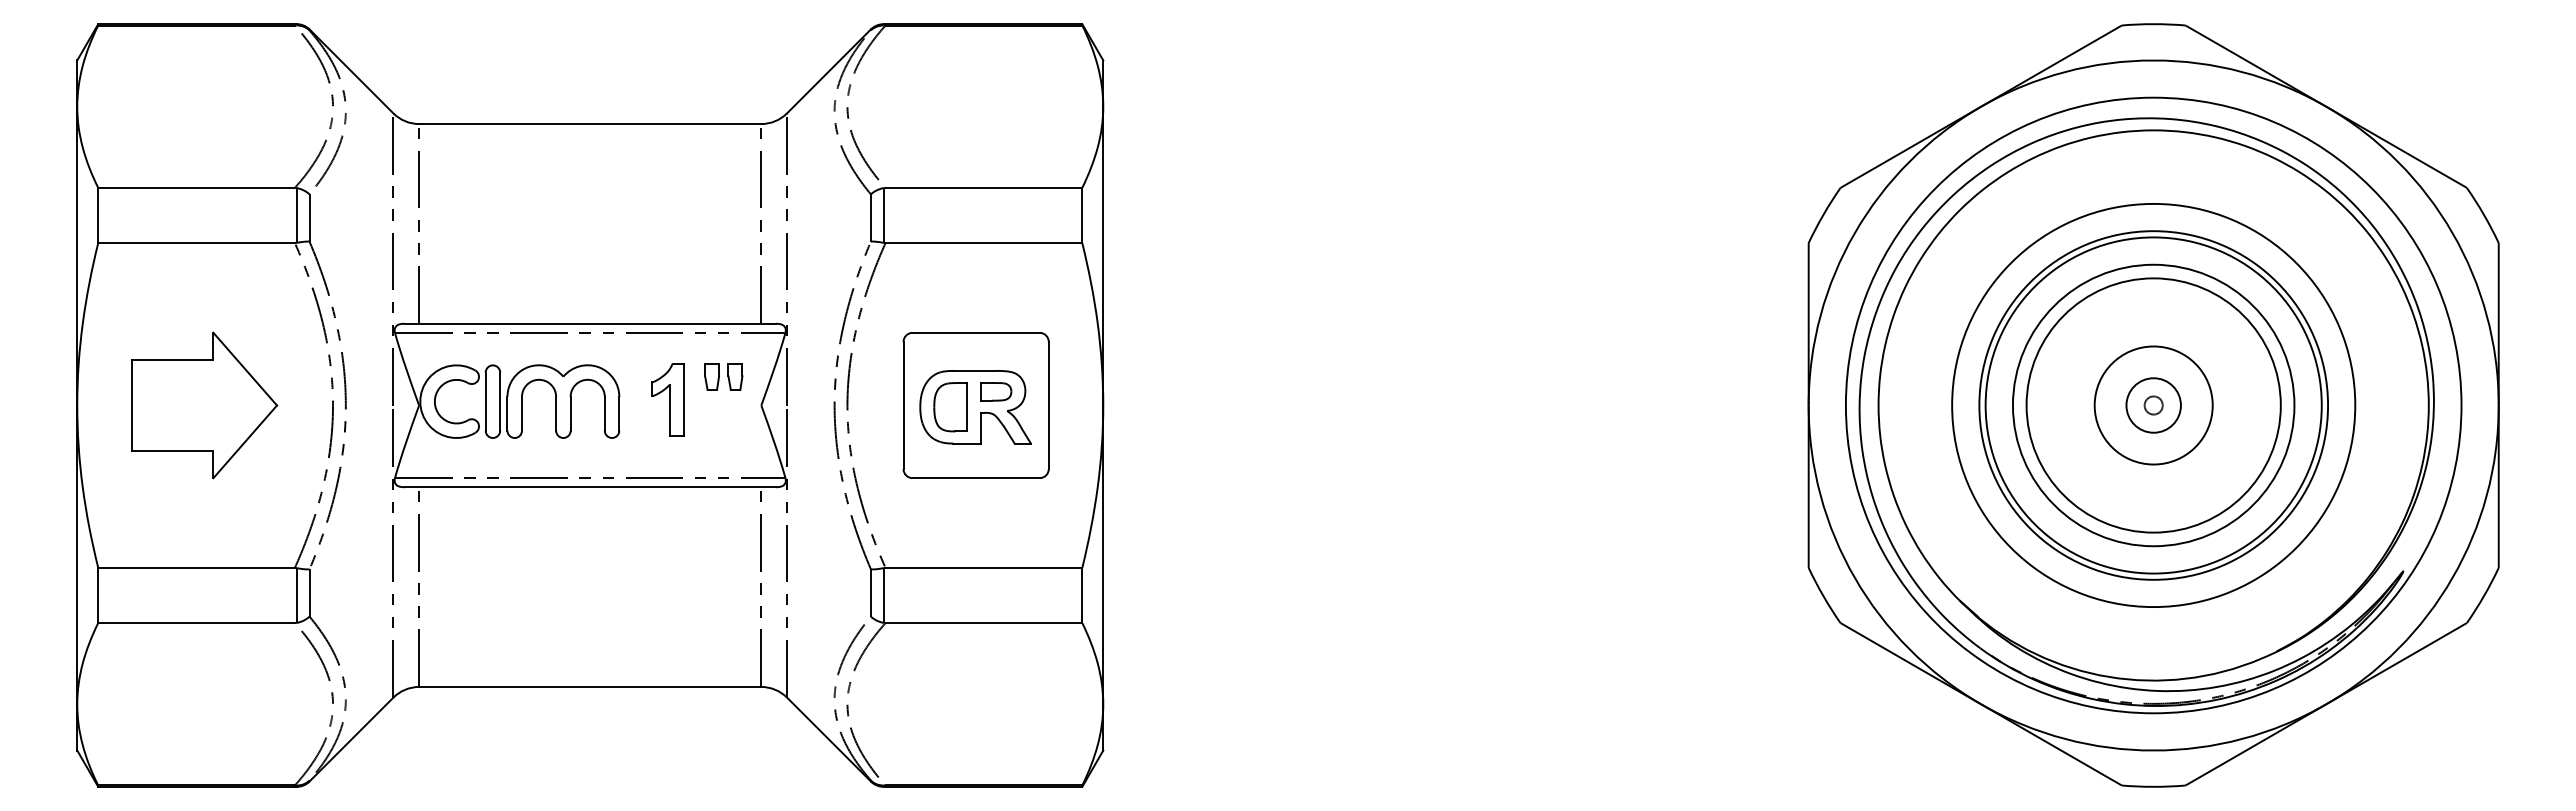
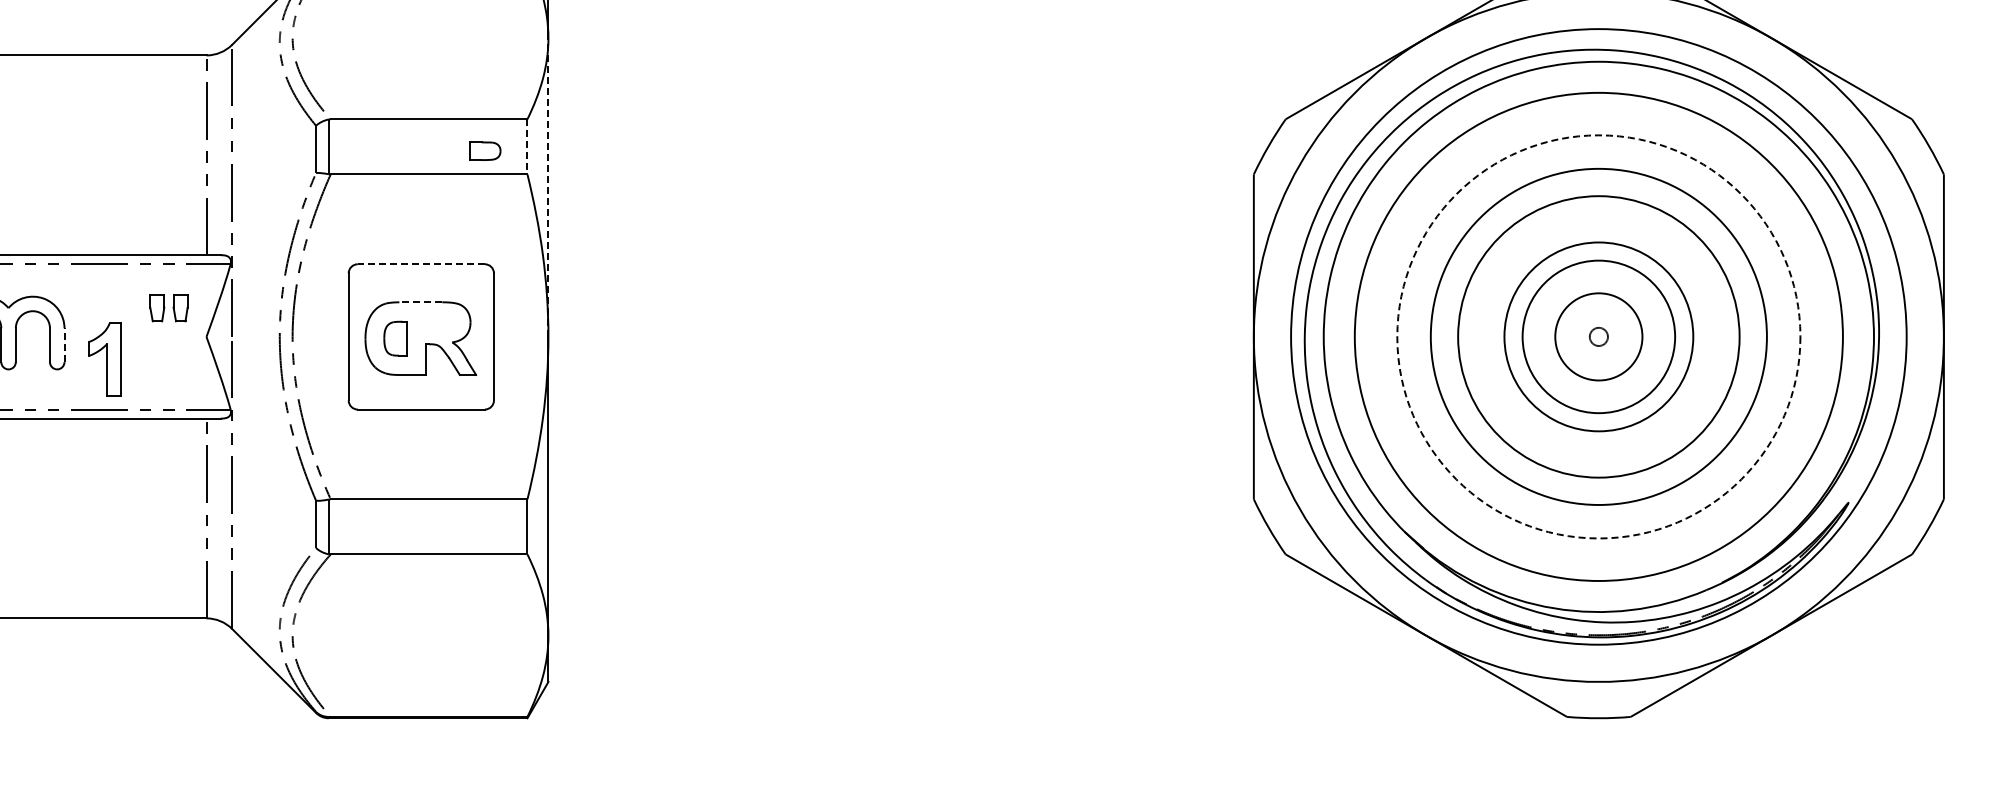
line: (1082, 215) -> (527, 146), solid -> dashed
line: (1103, 255) -> (548, 186), solid -> dashed
line: (976, 332) -> (421, 263), solid -> dashed
line: (975, 370) -> (420, 301), solid -> dashed
part: (996, 391) -> (485, 150), moved
part: (667, 399) -> (104, 358), moved
circle: (2153, 405) -> (1598, 336), size x0.6
circle: (2153, 405) -> (1598, 336), size x1.4
circle: (2153, 405) -> (1598, 336), size x1.6
circle: (2153, 405) -> (1598, 336), size x1.6
circle: (2153, 405) -> (1598, 336), solid -> dashed
part: (950, 407) -> (395, 338), size x0.7
line: (619, 413) -> (64, 344), solid -> dashed

